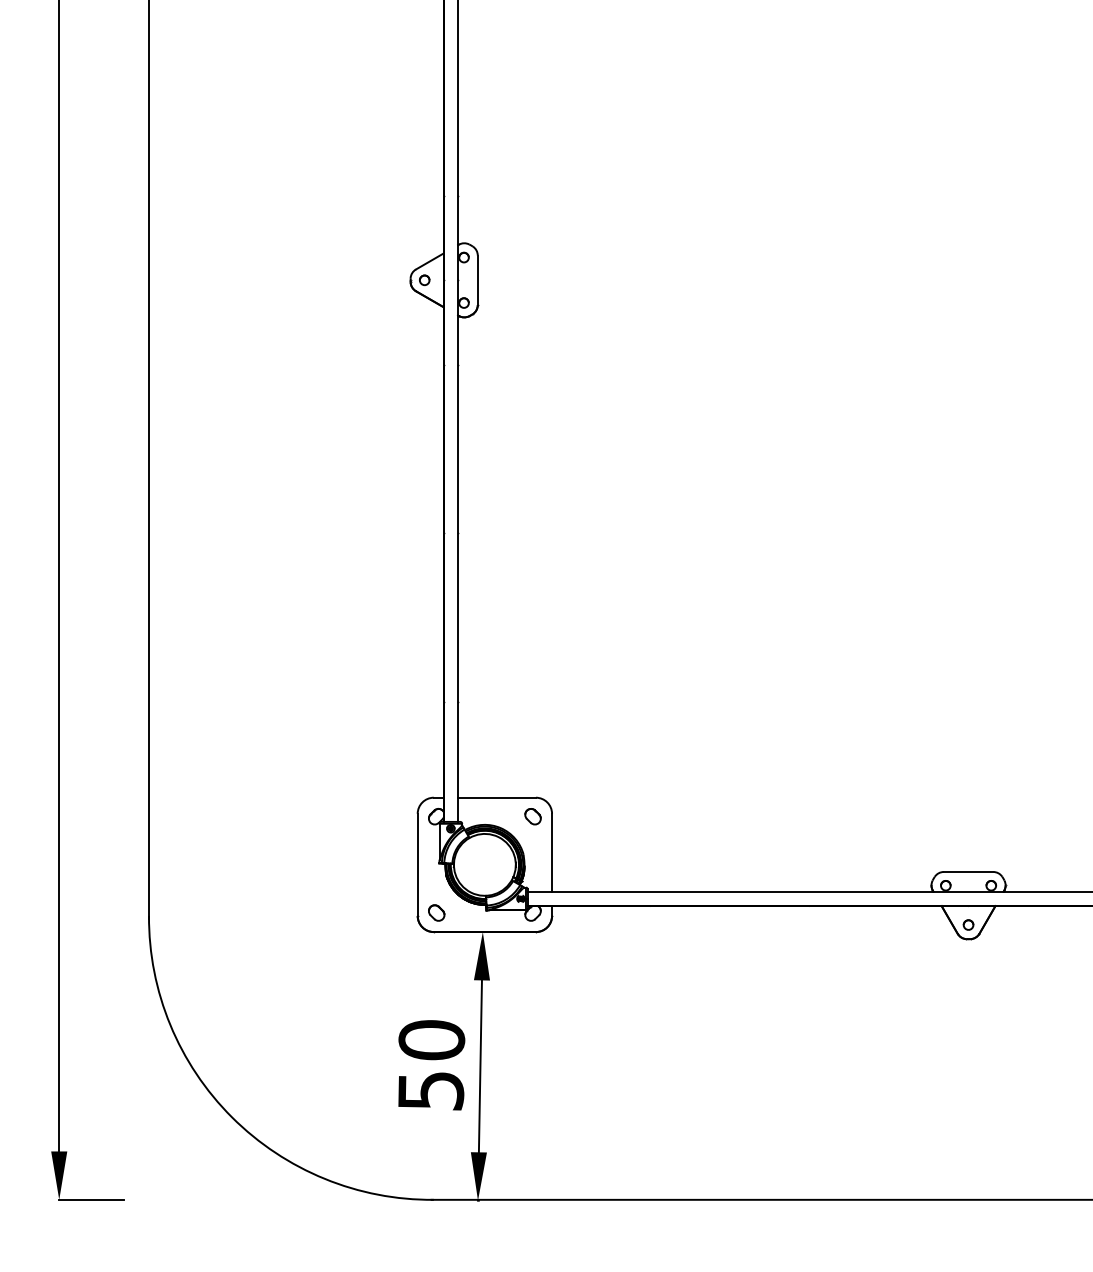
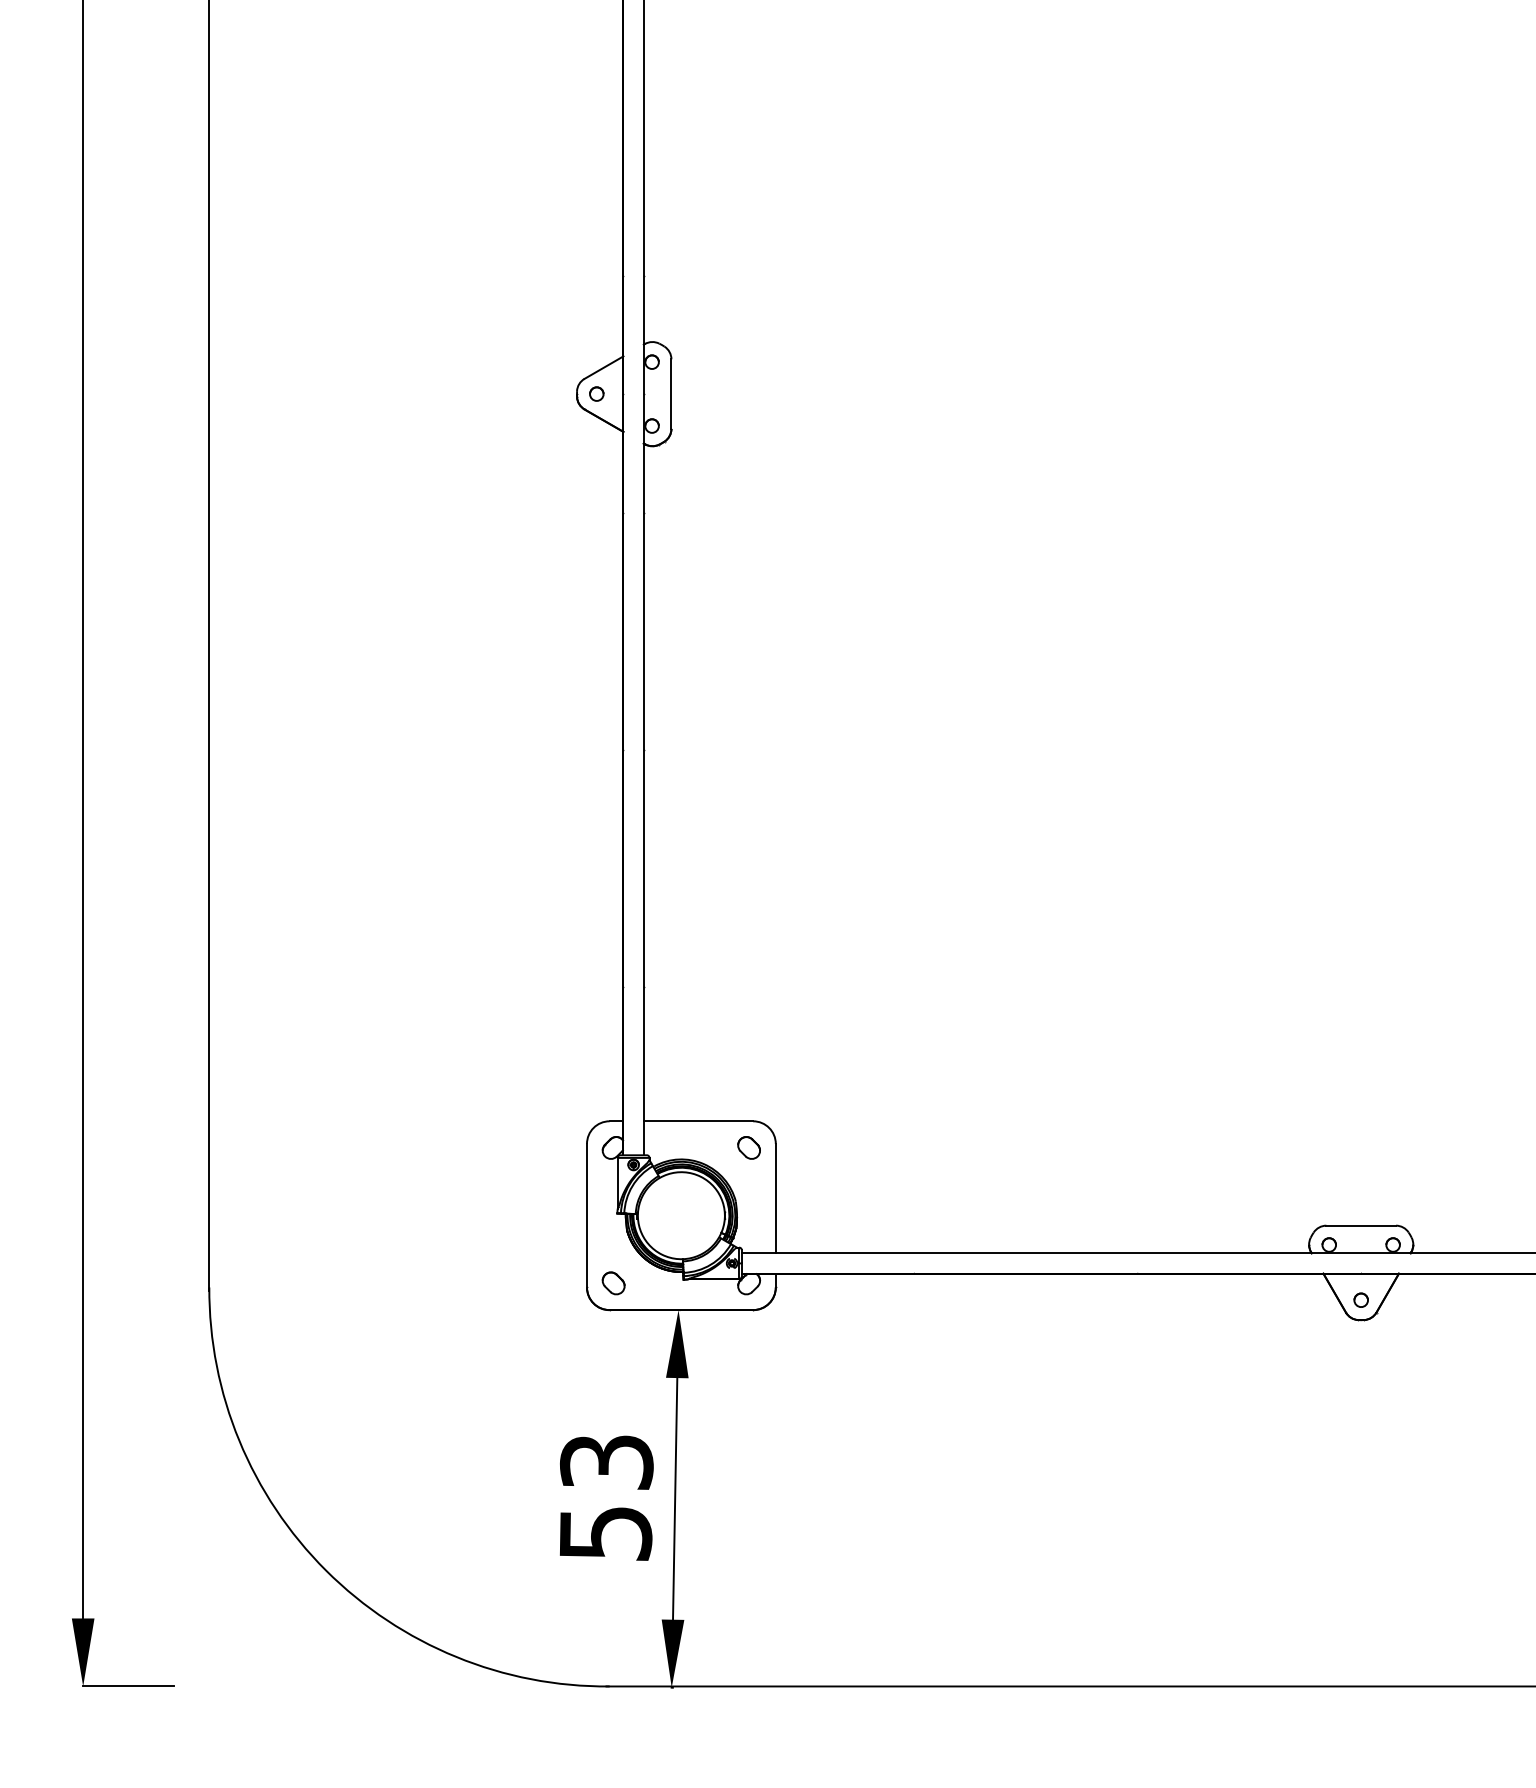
text: (431, 1039) -> (606, 1461), 50 -> 53

